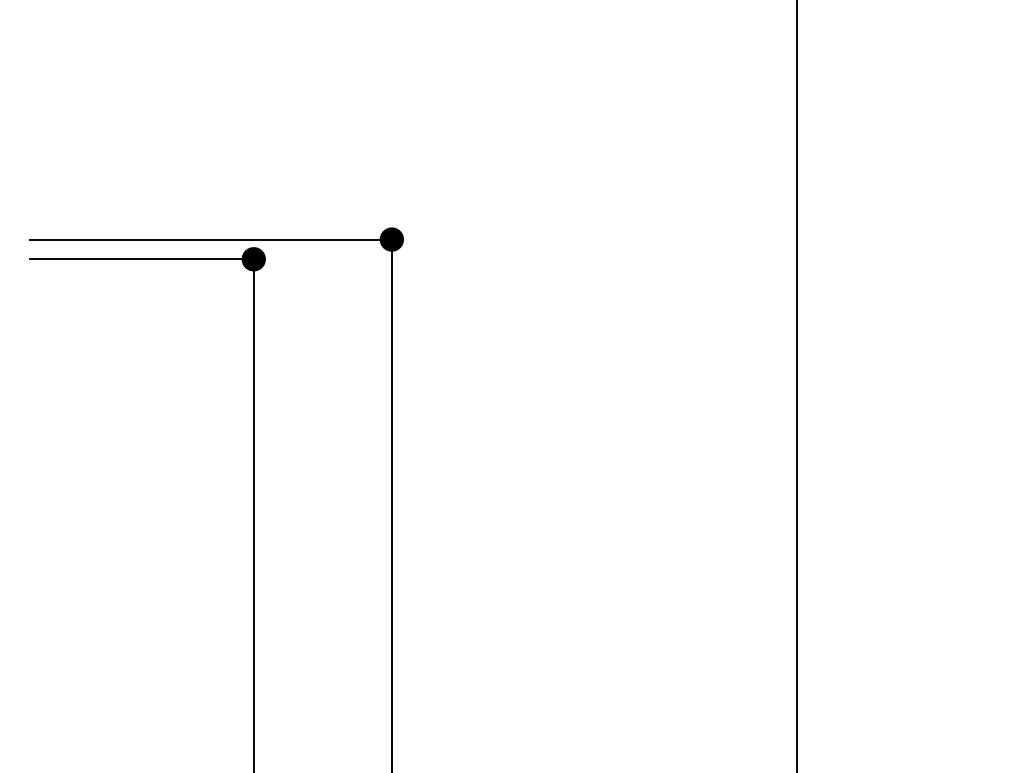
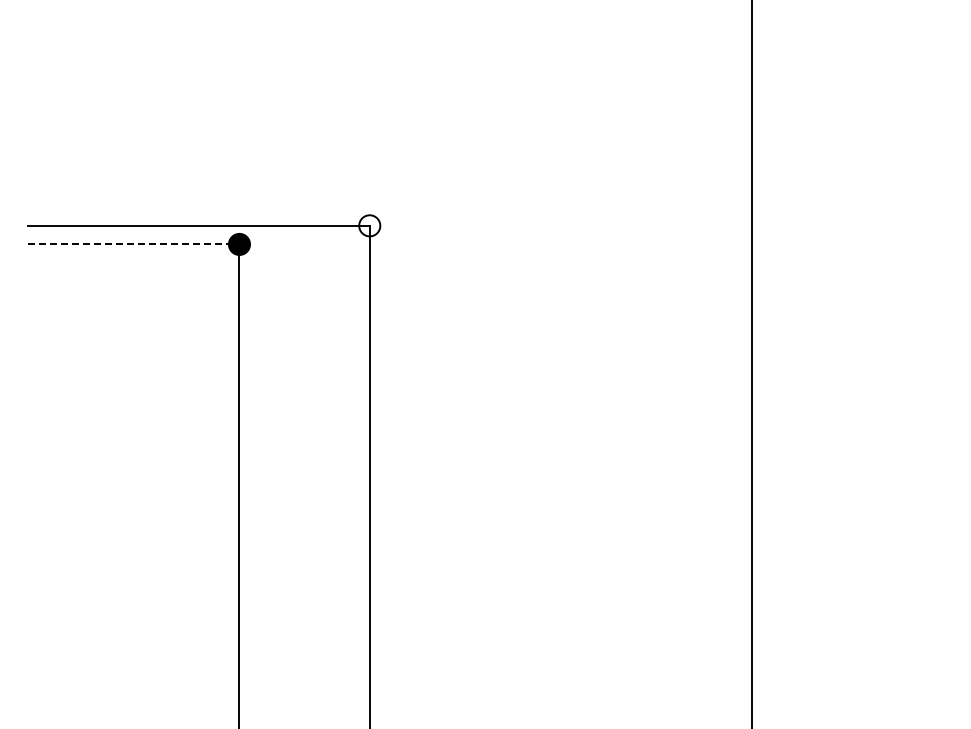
fill: (391, 239) -> (369, 225), removed
line: (141, 259) -> (133, 244), solid -> dashed

